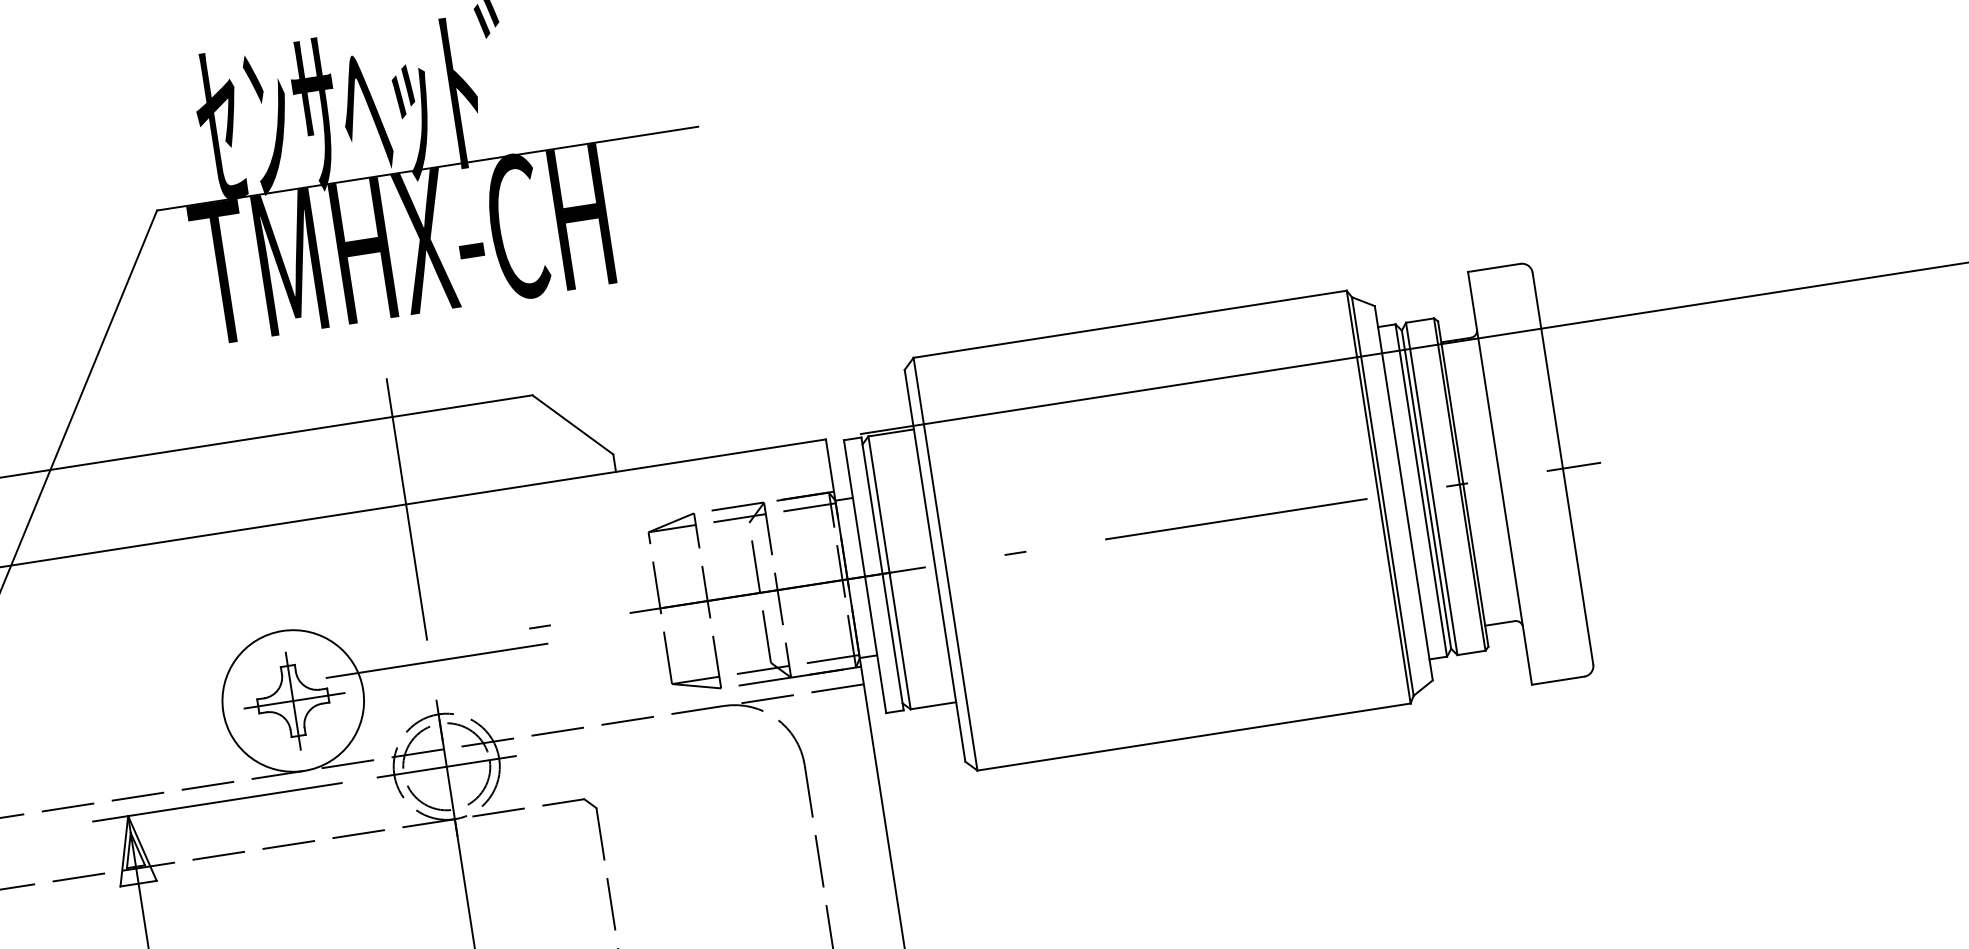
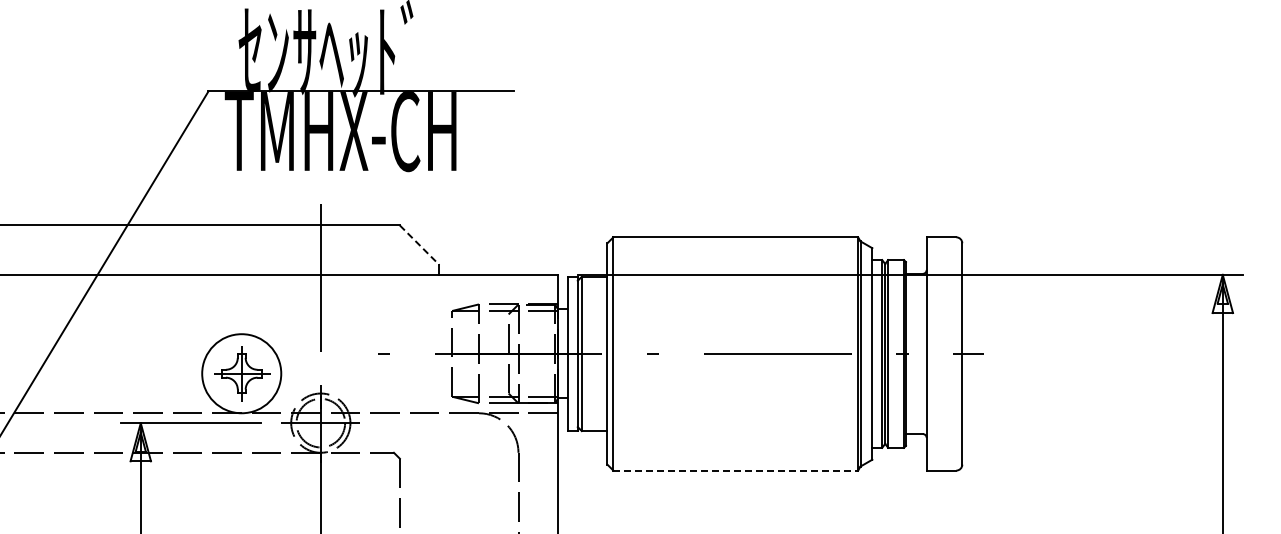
line: (572, 425) -> (419, 245), solid -> dashed
line: (436, 660) -> (324, 363), removed
line: (1195, 736) -> (736, 470), solid -> dashed

